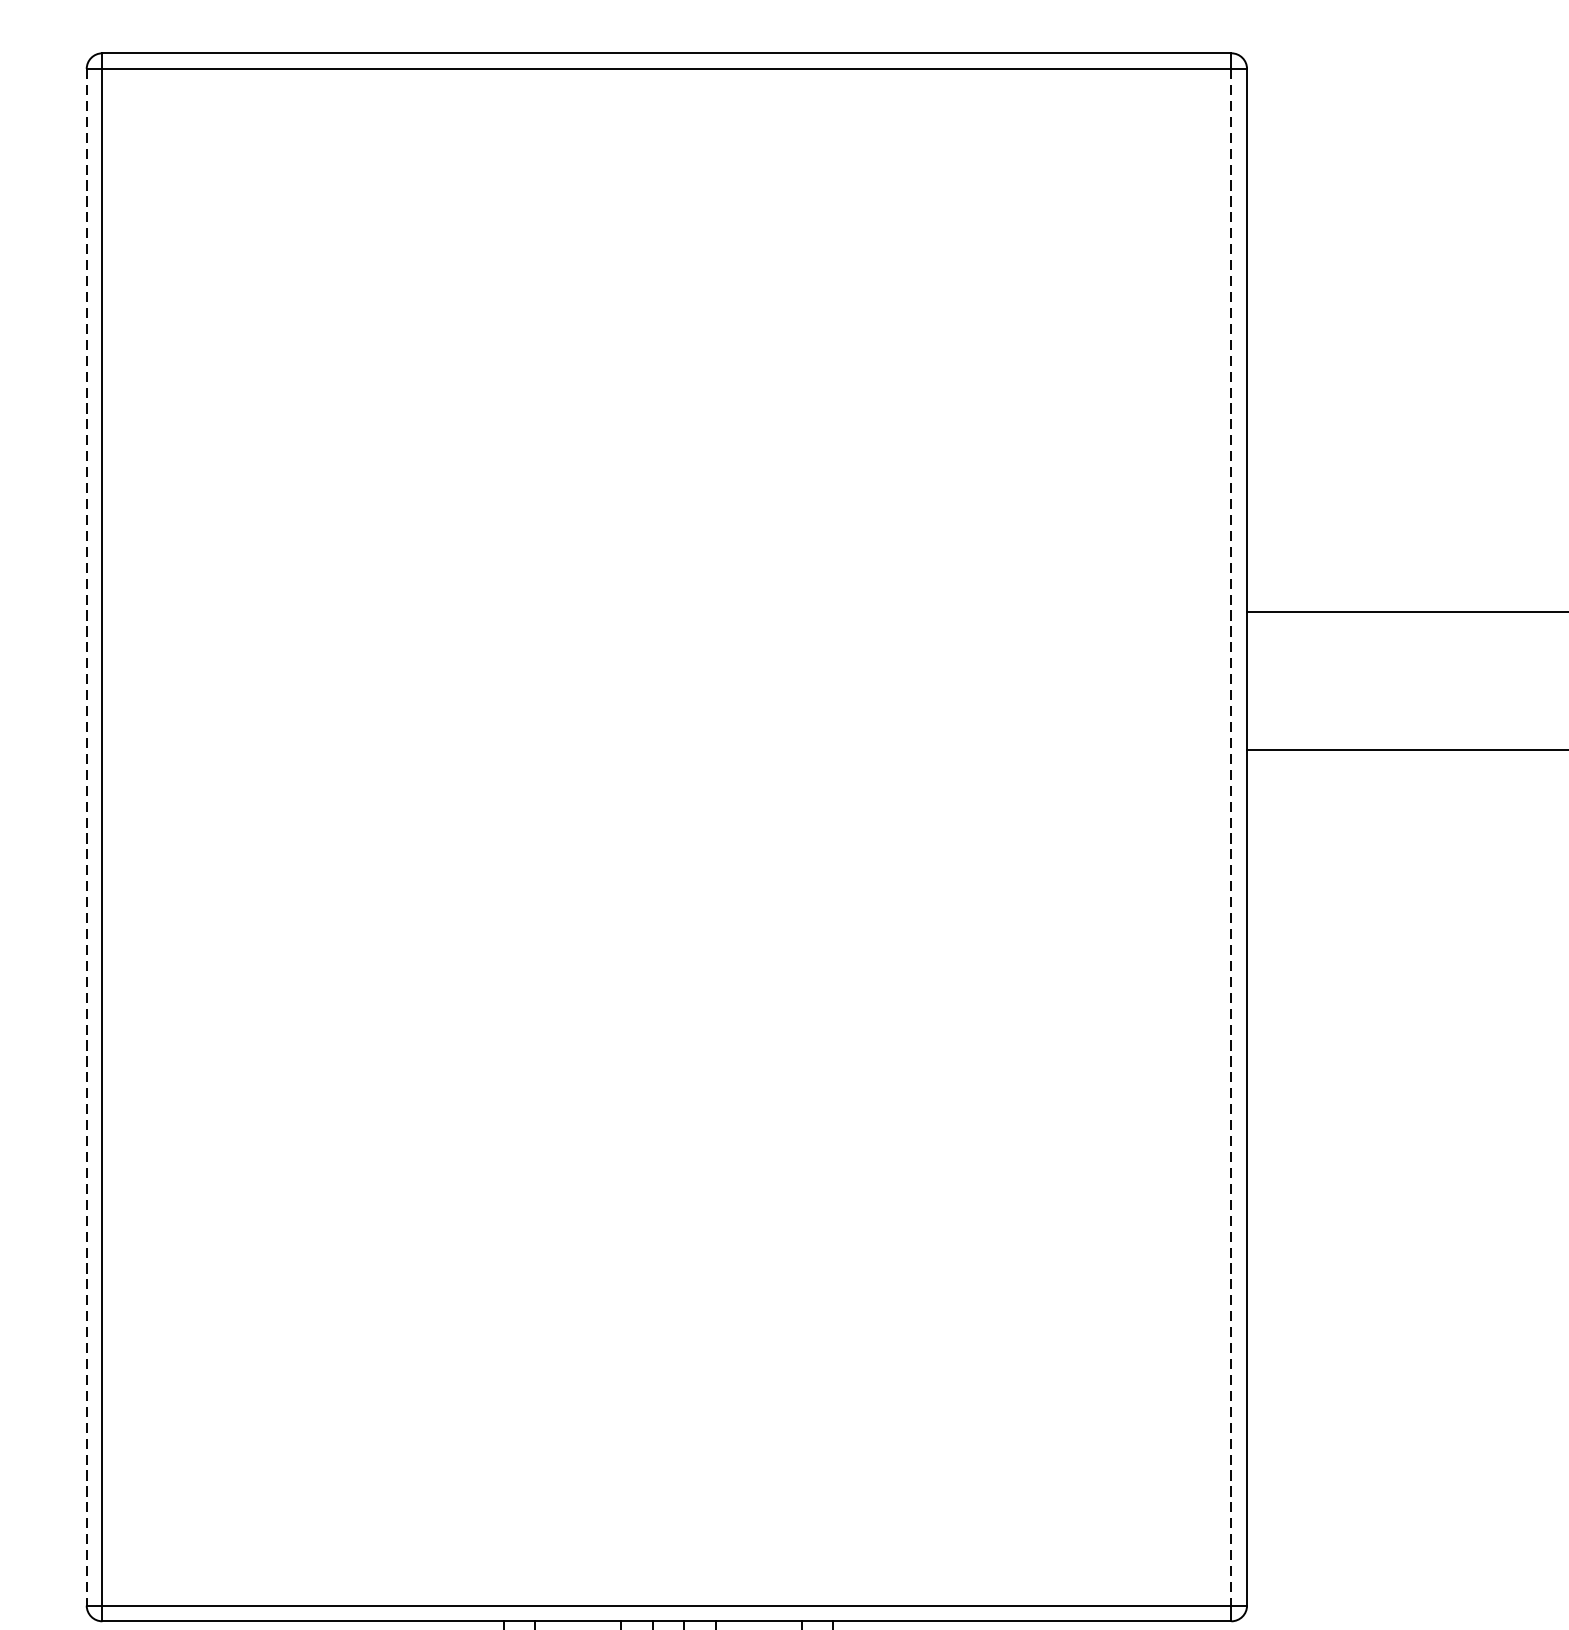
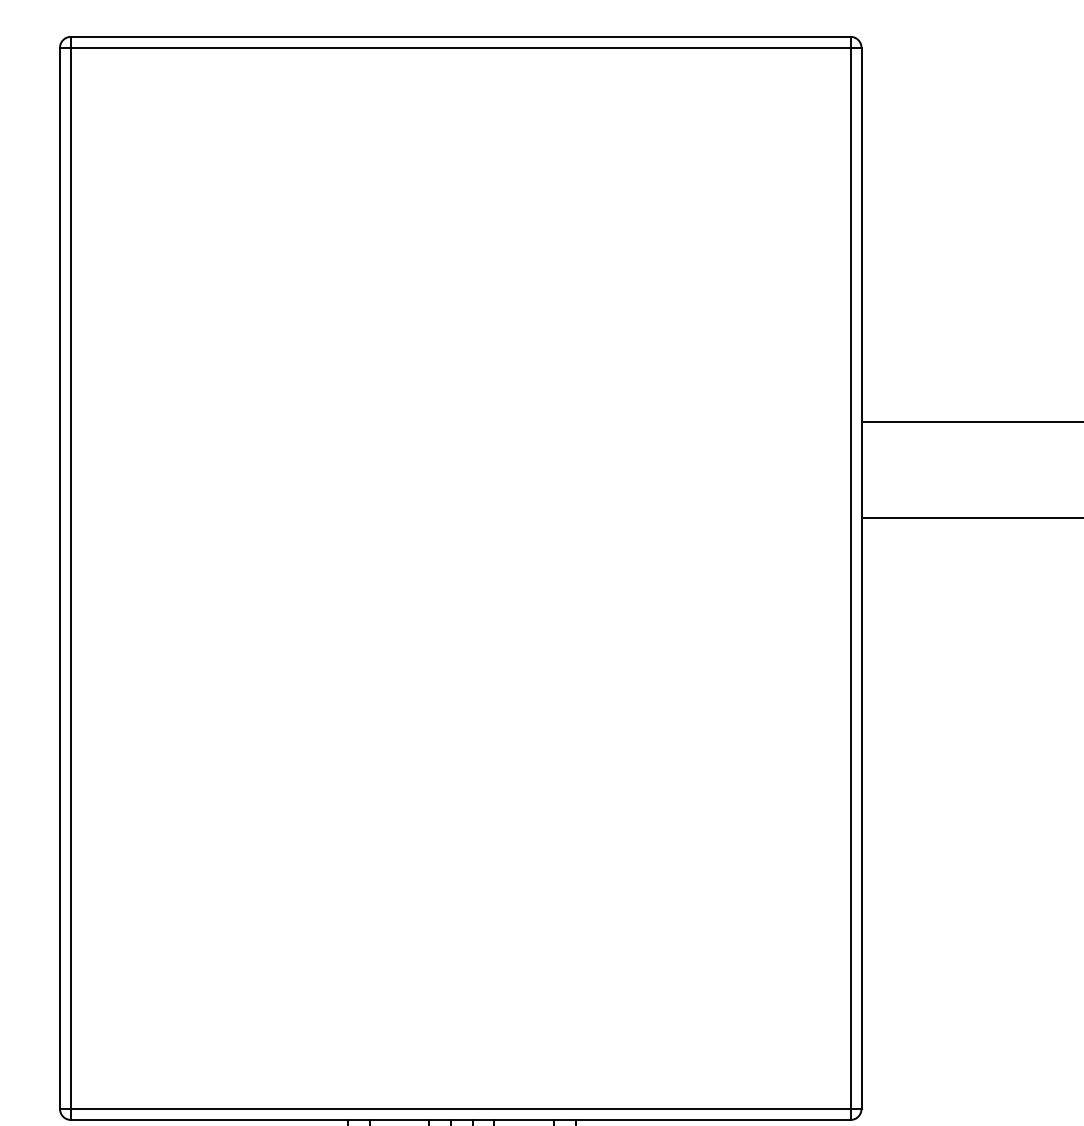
line: (87, 837) -> (60, 578), dashed -> solid
line: (1231, 837) -> (850, 578), dashed -> solid

